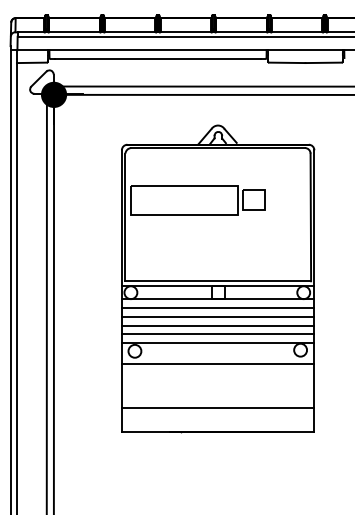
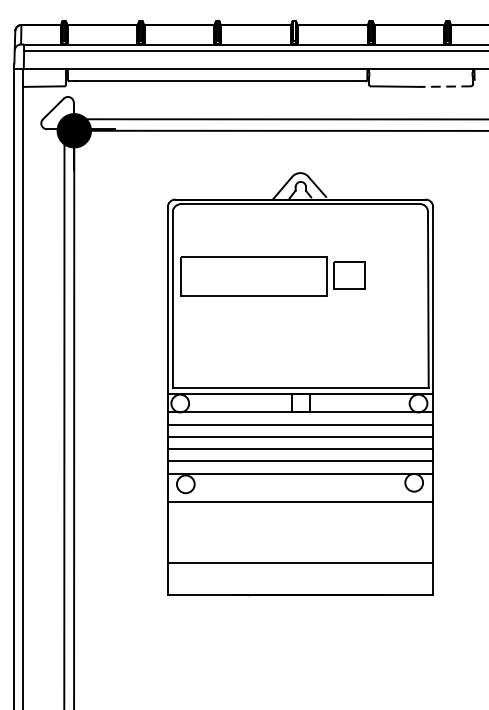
line: (323, 62) -> (445, 86), solid -> dashed

